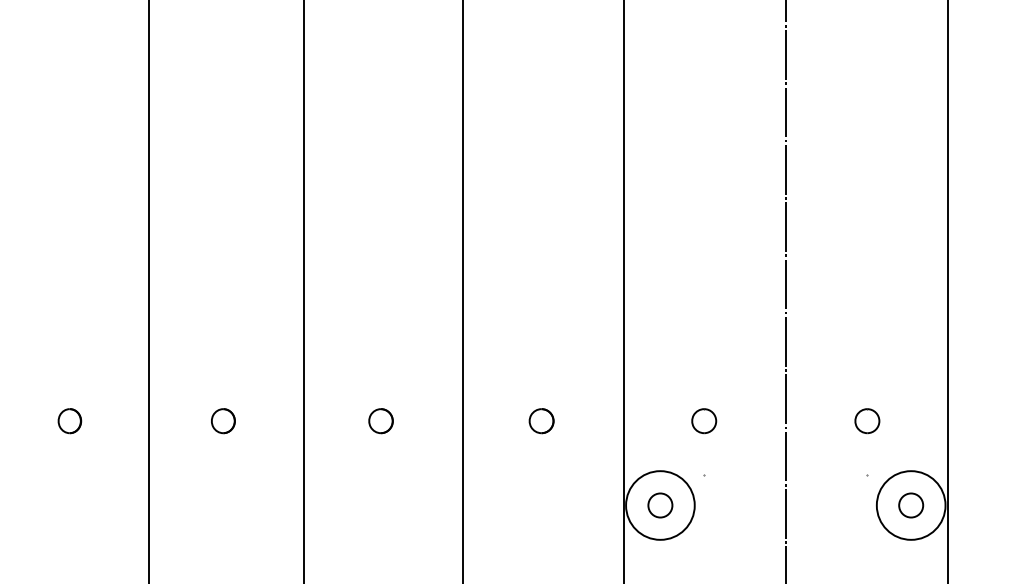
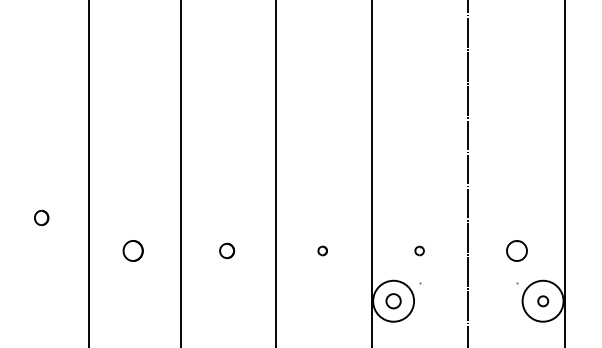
part: (69, 420) -> (41, 217), moved
part: (222, 420) -> (132, 250), size x1.4
part: (541, 420) -> (322, 250), size x0.6
part: (703, 420) -> (419, 250), size x0.6
part: (866, 420) -> (516, 250), size x1.4
circle: (911, 505) -> (543, 301), size x0.7

